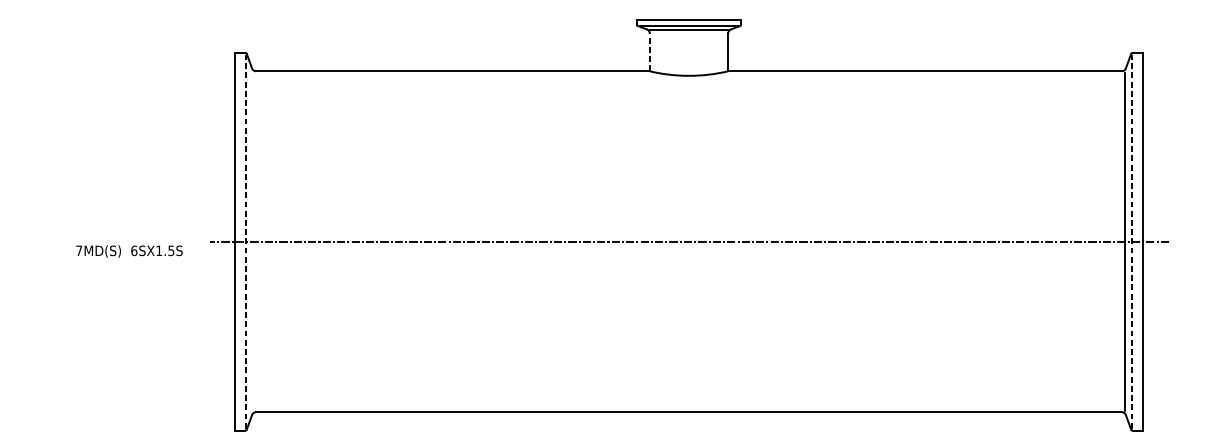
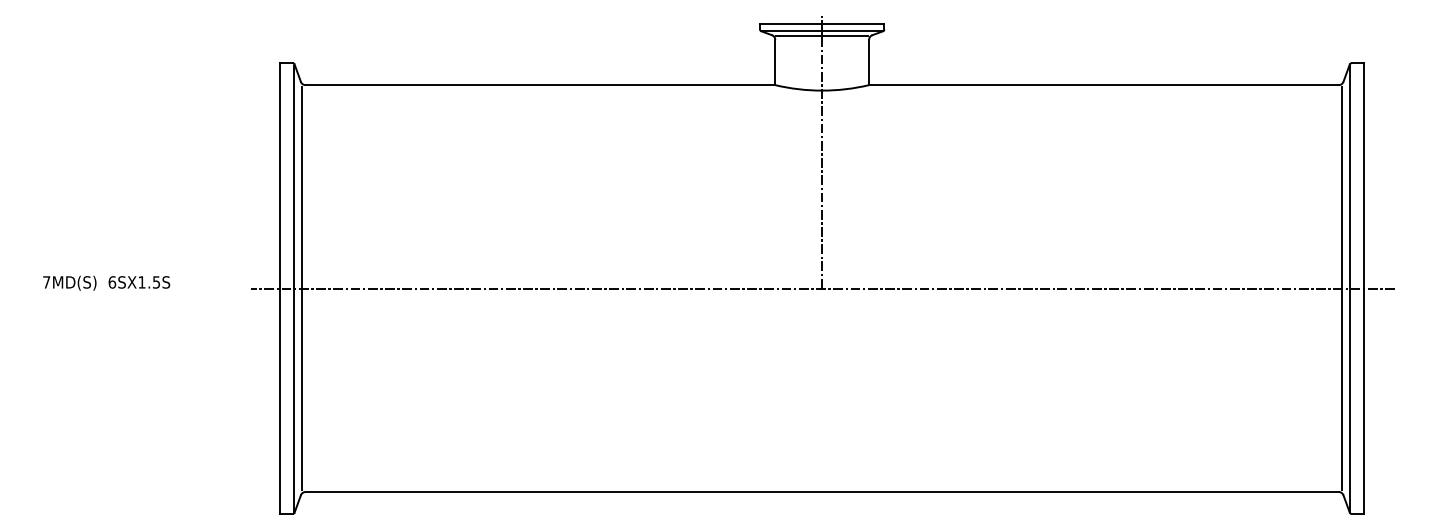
line: (649, 52) -> (775, 62), dashed -> solid
line: (689, 127) -> (822, 152), added
line: (246, 241) -> (294, 288), dashed -> solid
line: (253, 241) -> (302, 288), added
line: (1131, 241) -> (1350, 288), dashed -> solid
text: (129, 250) -> (106, 282), moved

